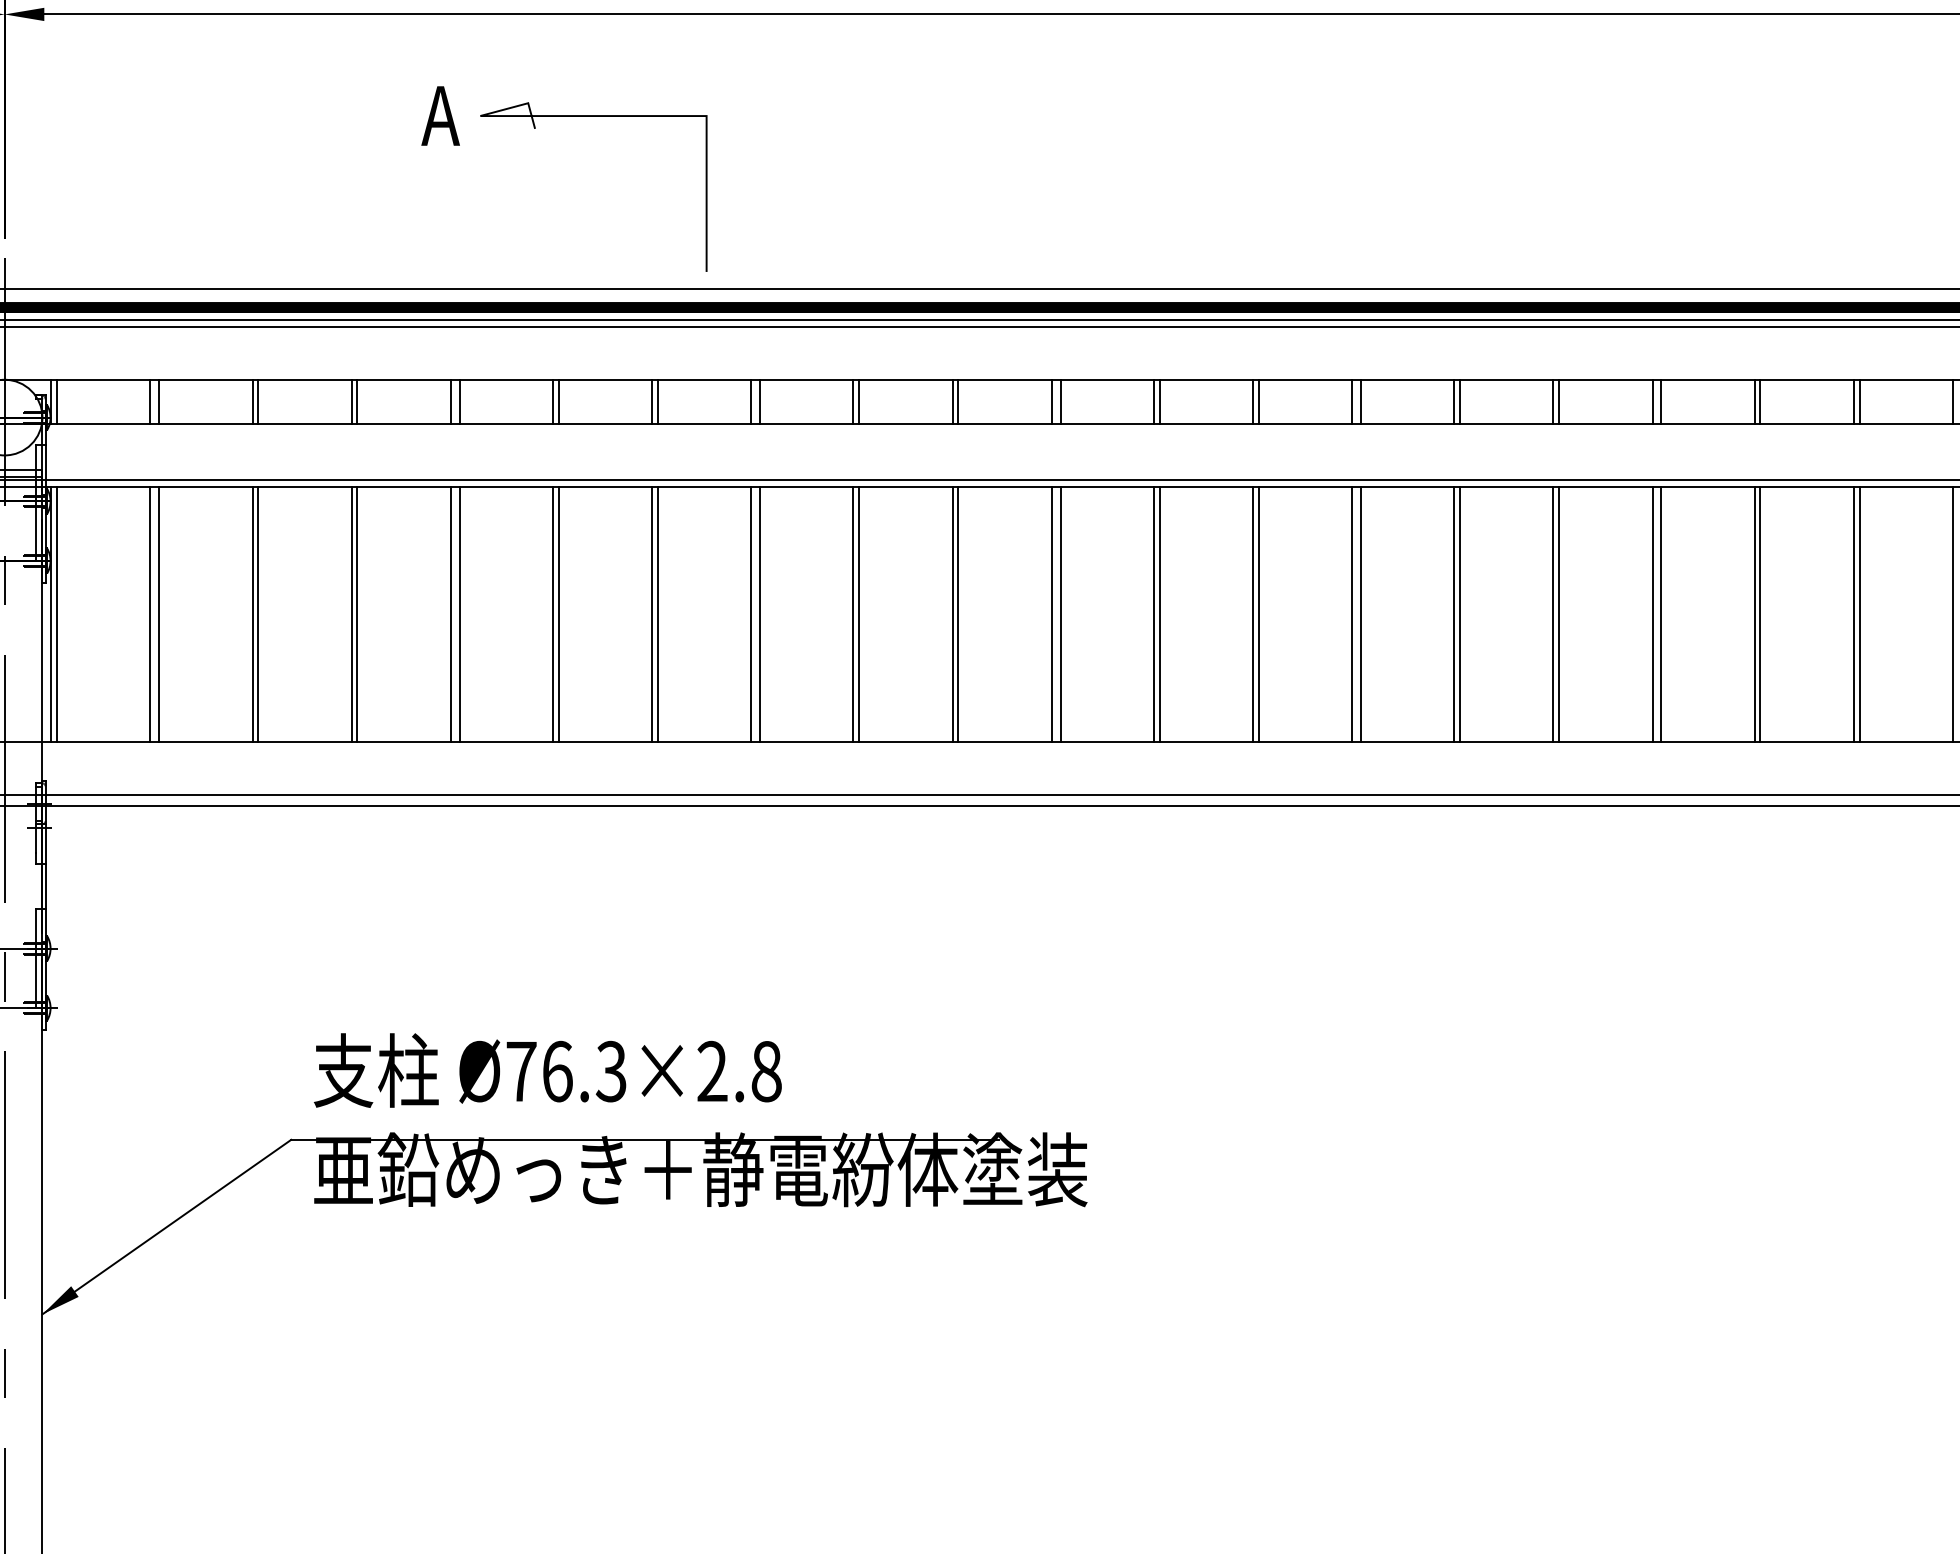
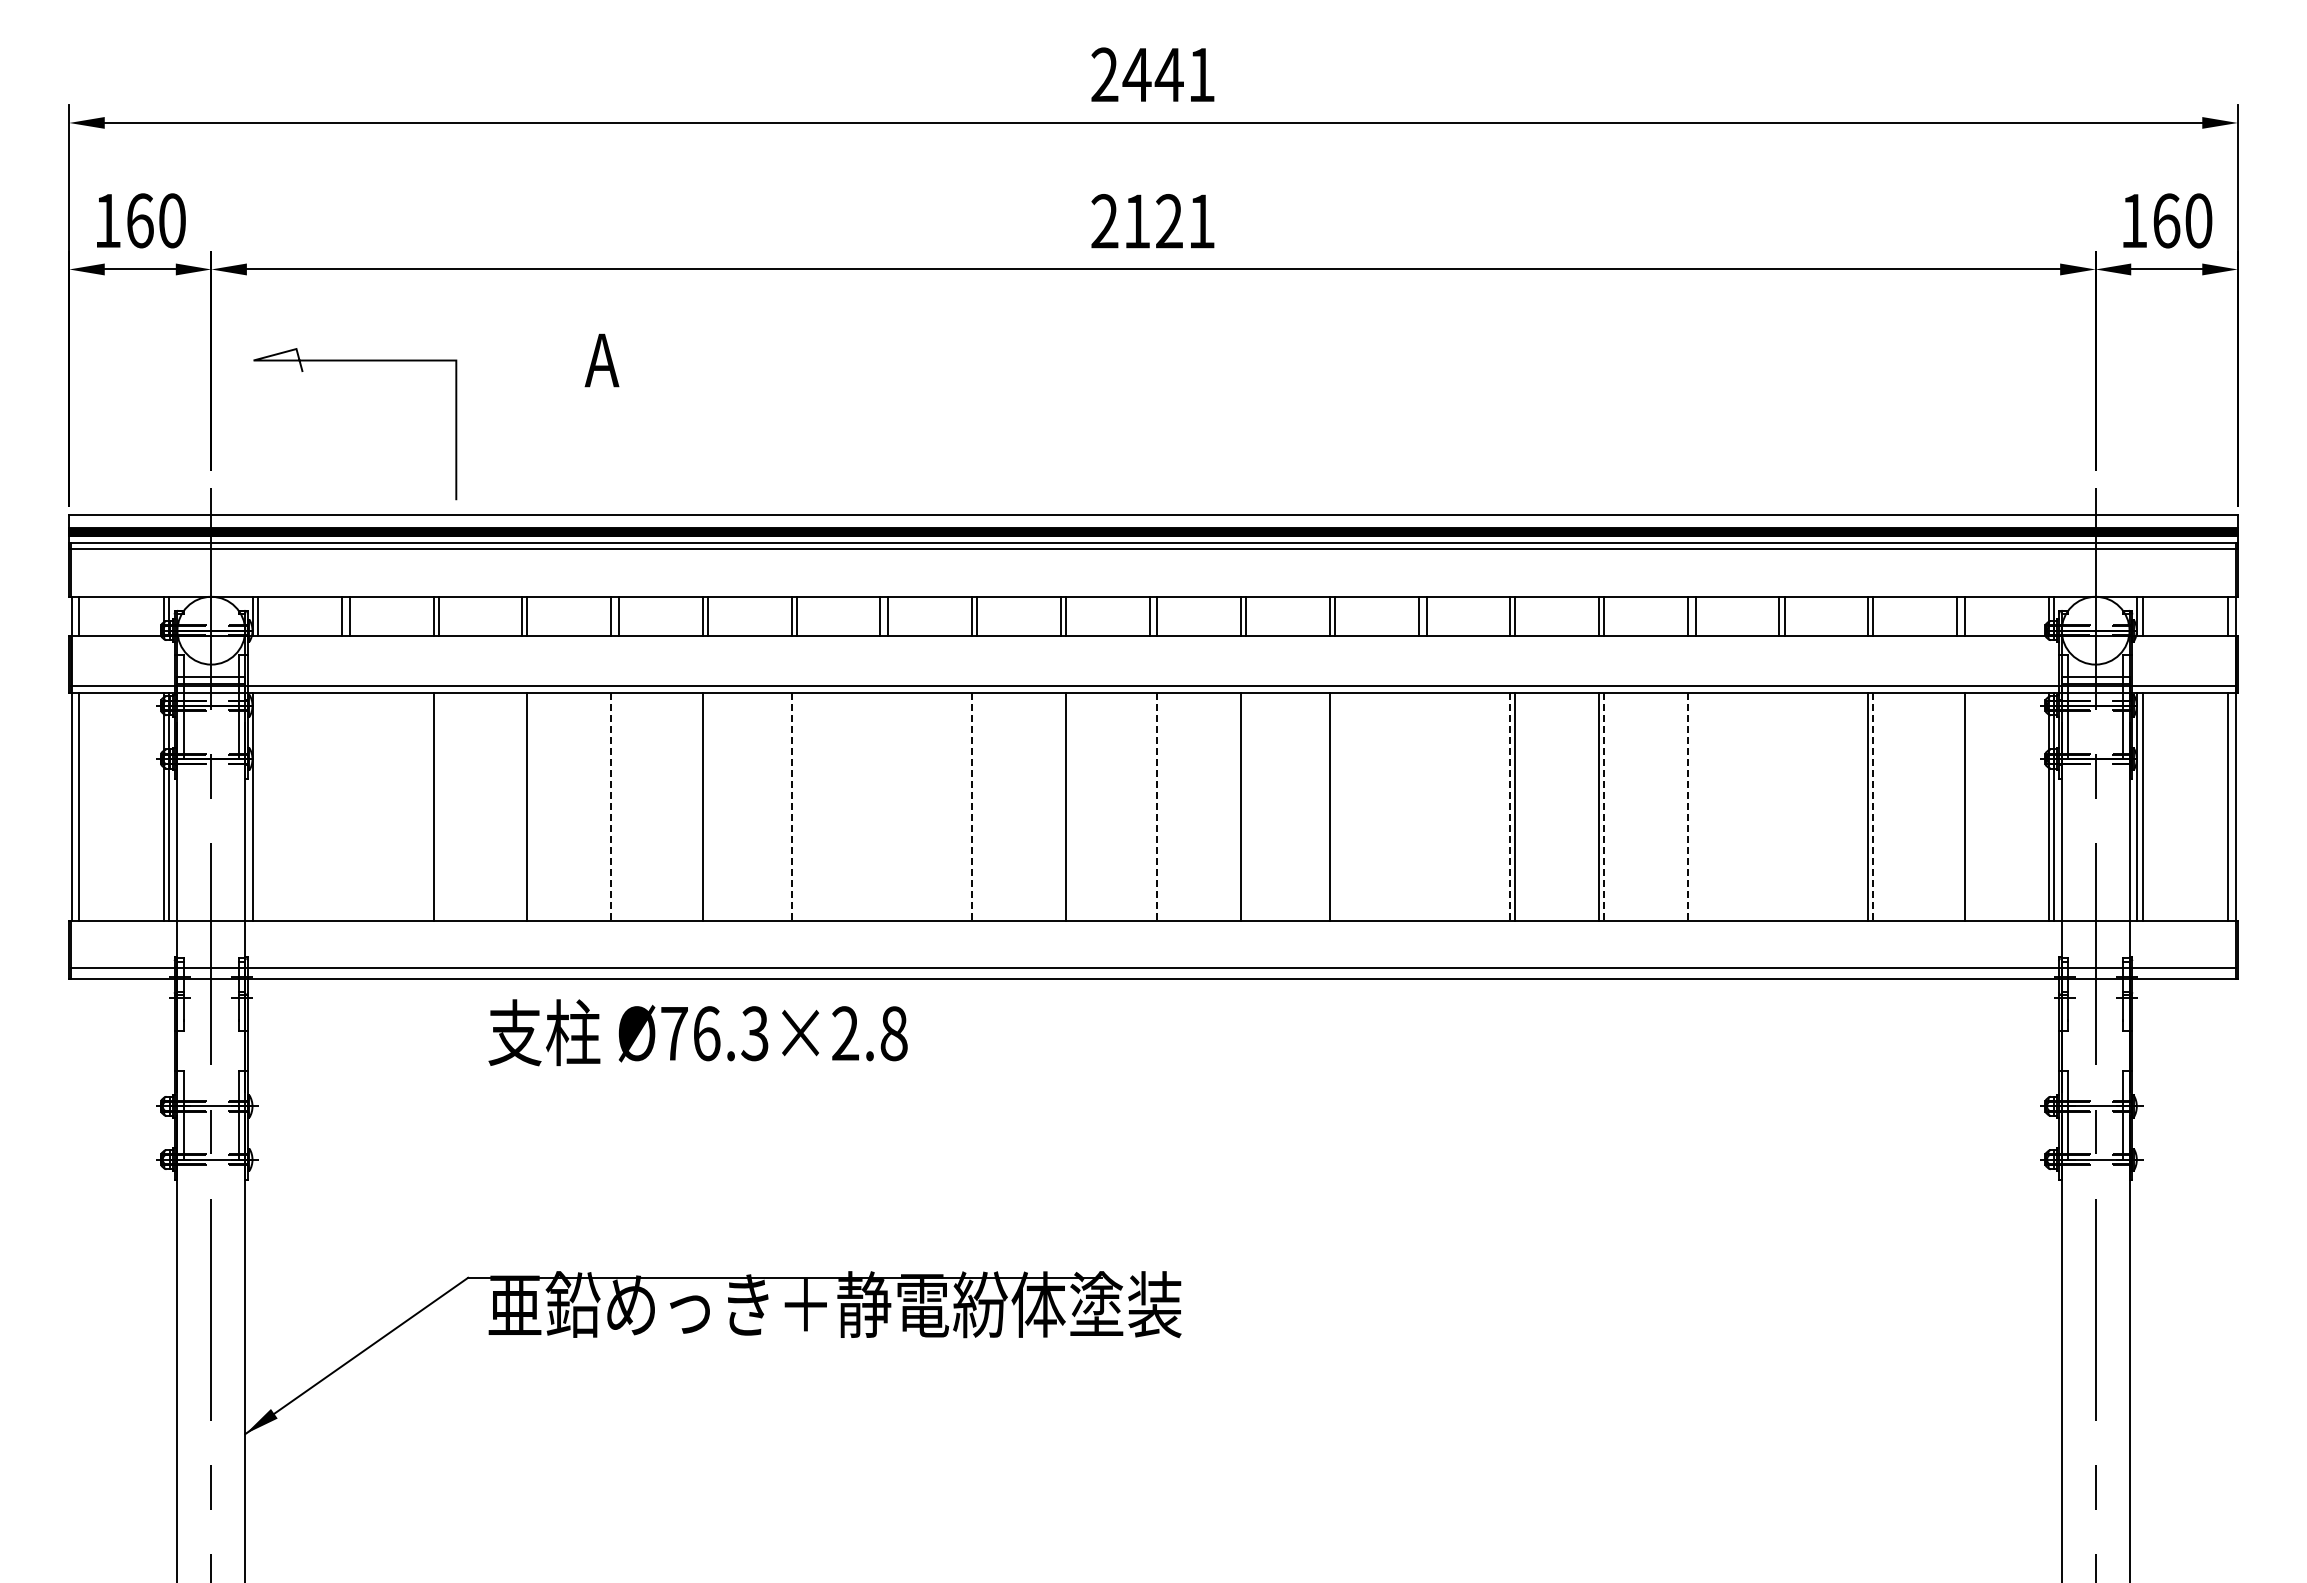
line: (594, 117) -> (355, 361), moved
line: (57, 613) -> (258, 806), removed
line: (151, 613) -> (342, 806), removed
line: (158, 613) -> (349, 806), removed
line: (258, 613) -> (438, 806), removed
line: (351, 613) -> (522, 806), removed
line: (460, 613) -> (619, 806), removed
line: (558, 613) -> (707, 806), removed
line: (657, 613) -> (796, 806), removed
line: (751, 613) -> (880, 806), removed
line: (760, 613) -> (888, 806), removed
line: (858, 613) -> (976, 806), removed
line: (952, 613) -> (1060, 806), removed
line: (1051, 613) -> (1149, 806), removed
line: (1159, 613) -> (1246, 806), removed
line: (1258, 613) -> (1334, 806), removed
line: (1351, 613) -> (1418, 806), removed
line: (1360, 613) -> (1426, 806), removed
line: (1661, 613) -> (1695, 806), removed
line: (1754, 613) -> (1779, 806), removed
line: (1760, 613) -> (1784, 806), removed
line: (1953, 613) -> (1957, 806), removed
line: (451, 614) -> (611, 807), solid -> dashed
line: (652, 614) -> (791, 807), solid -> dashed
line: (853, 614) -> (971, 807), solid -> dashed
line: (1060, 614) -> (1157, 807), solid -> dashed
line: (1454, 614) -> (1510, 807), solid -> dashed
line: (1559, 614) -> (1604, 807), solid -> dashed
line: (1652, 614) -> (1687, 807), solid -> dashed
line: (1859, 614) -> (1873, 807), solid -> dashed
text: (547, 1070) -> (697, 1032), moved

